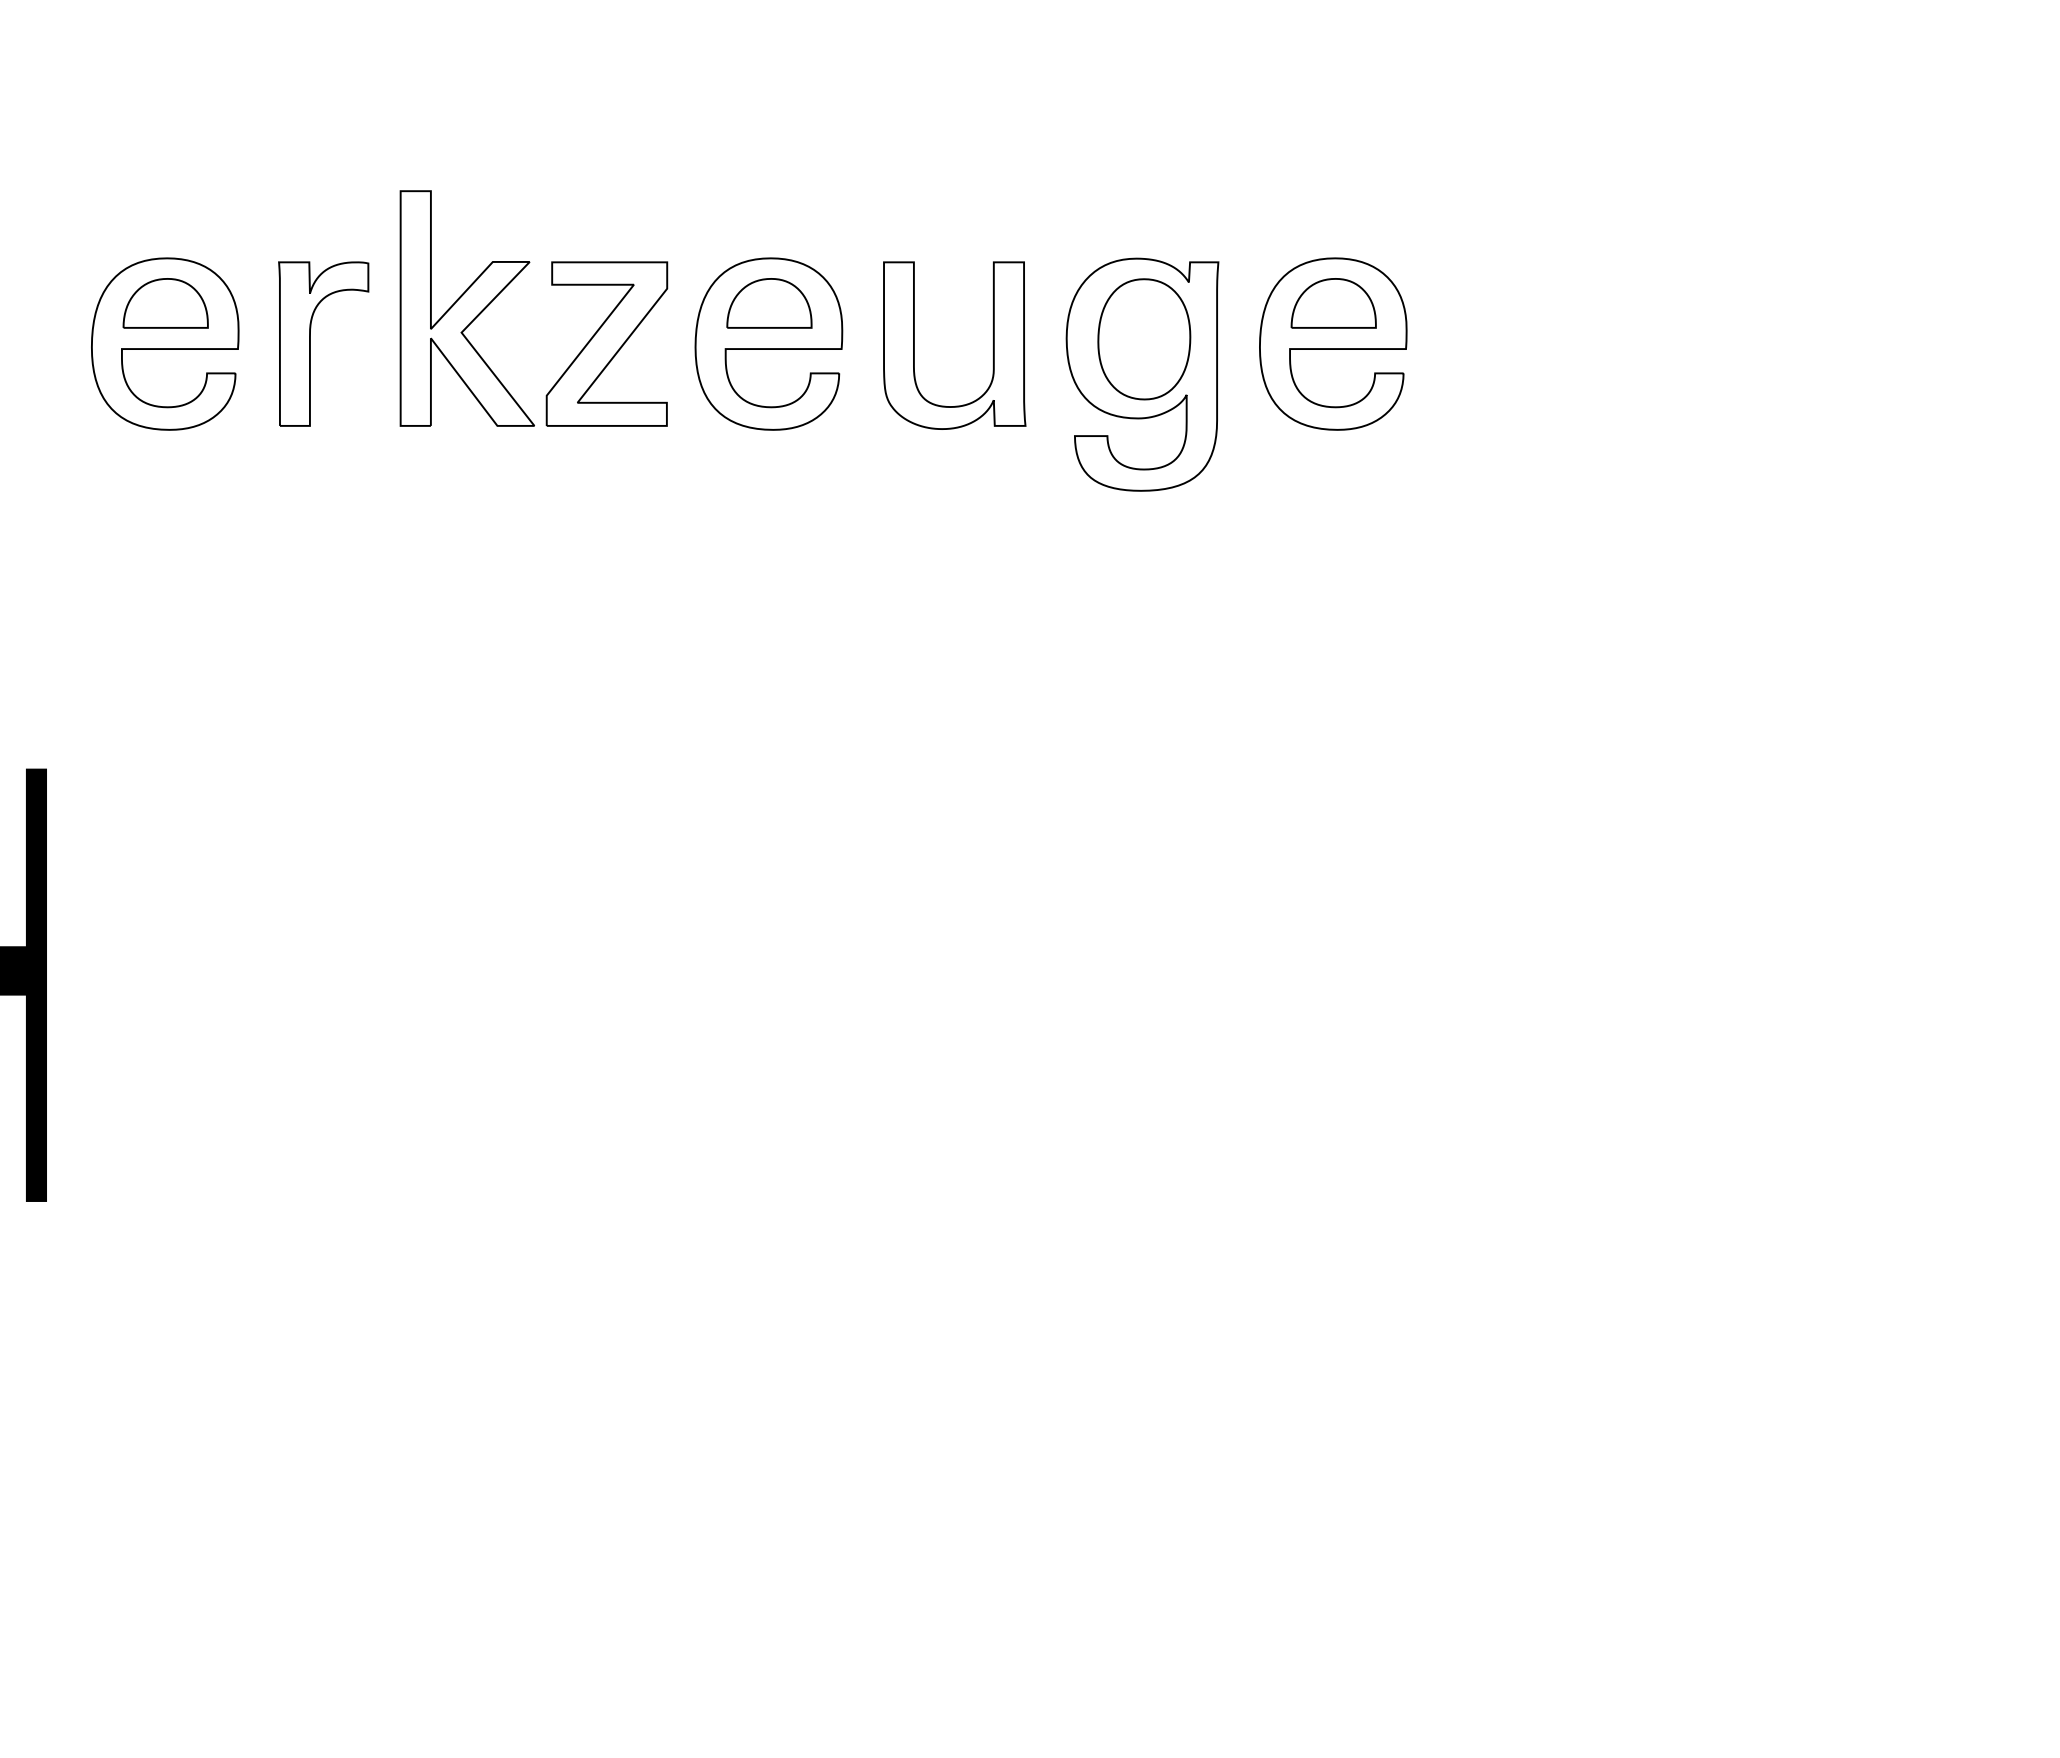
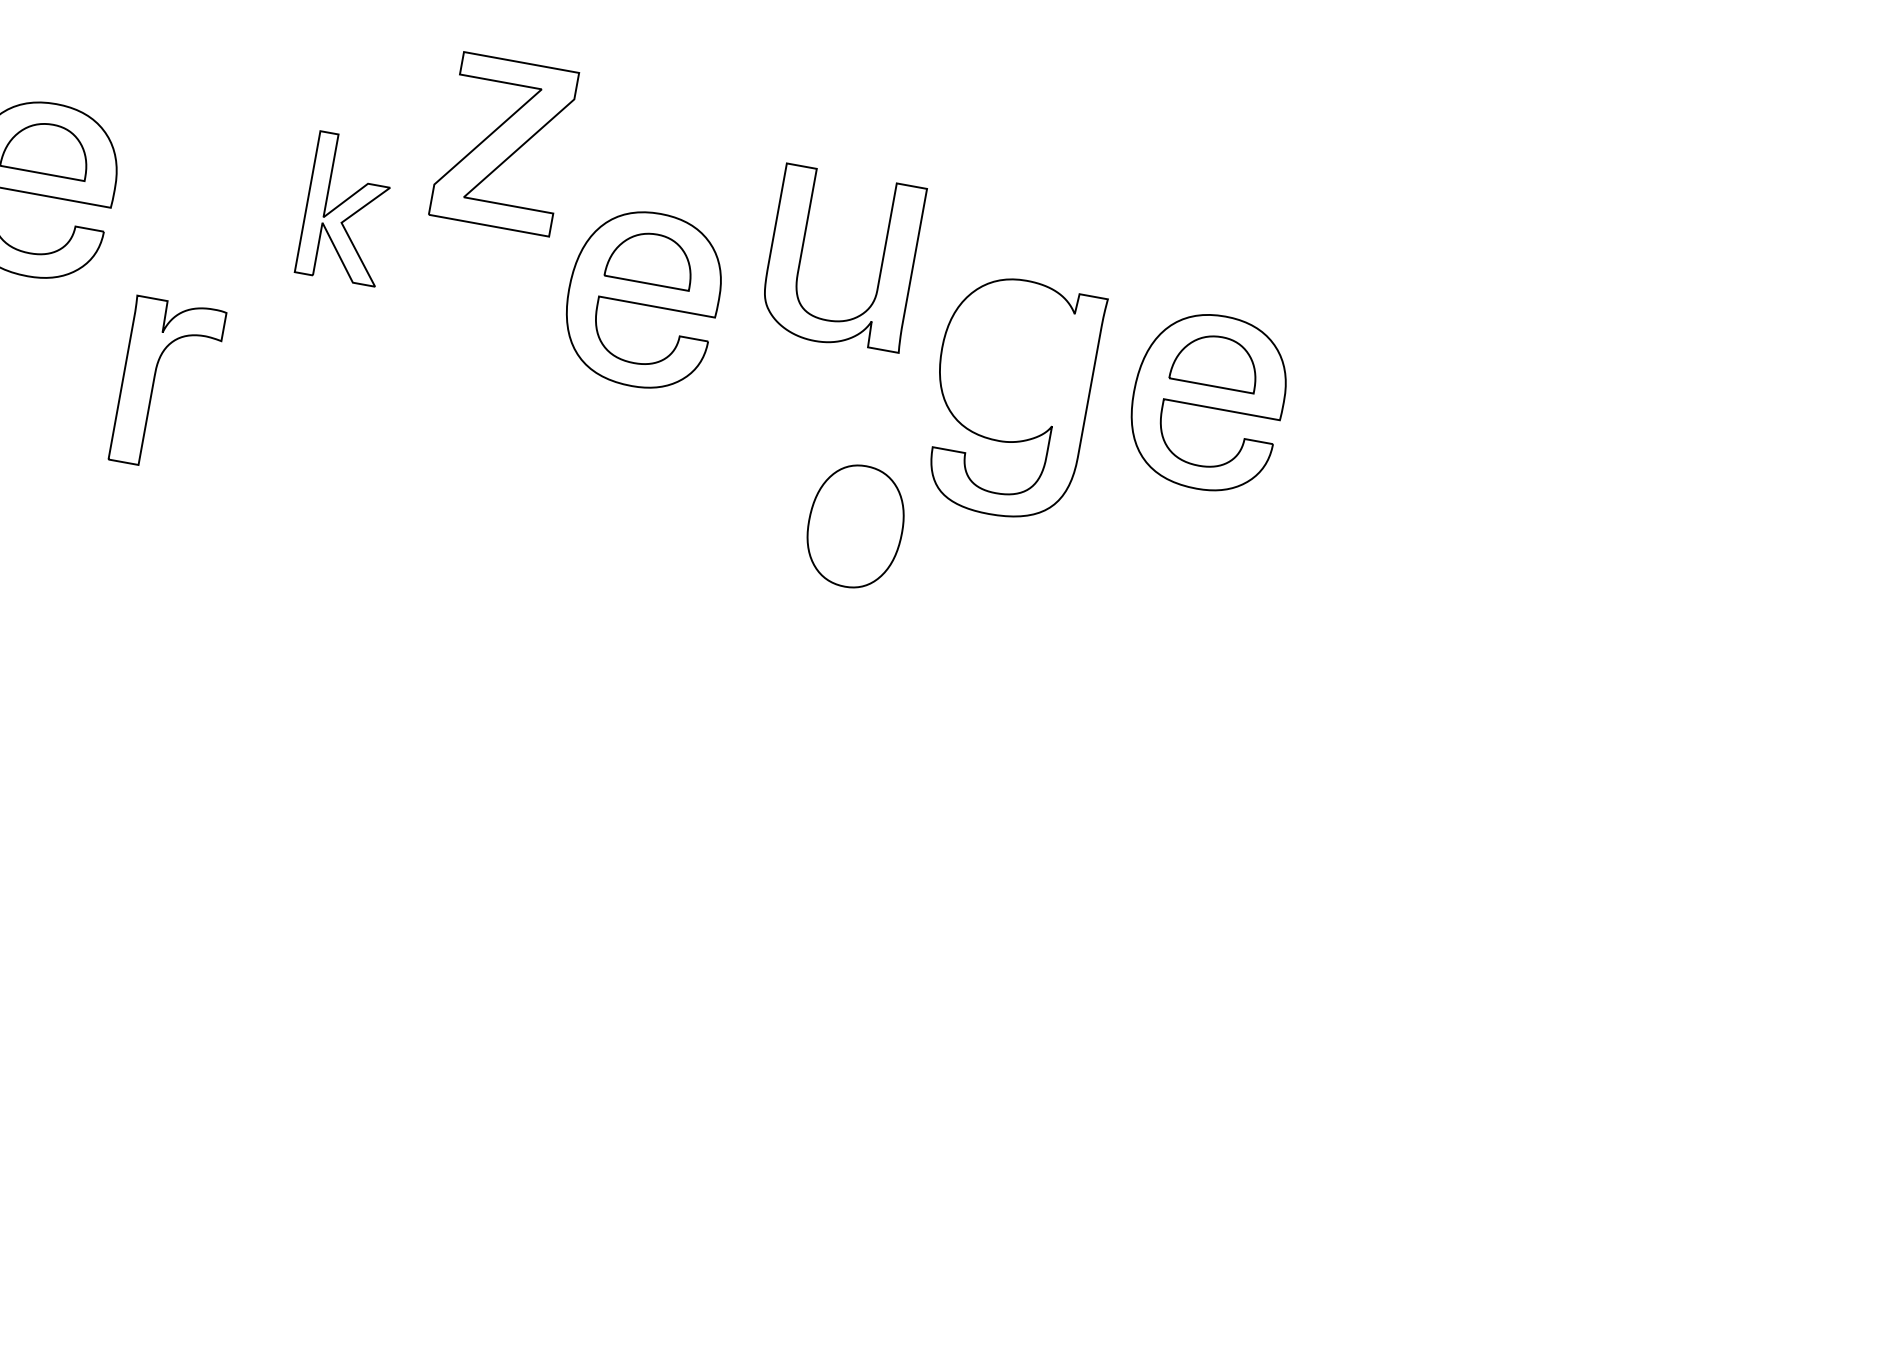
part: (466, 308) -> (346, 208), size x0.6
part: (1144, 339) -> (855, 526), moved
part: (310, 343) -> (154, 382), moved
part: (606, 343) -> (503, 143), moved
part: (993, 345) -> (881, 266), moved

